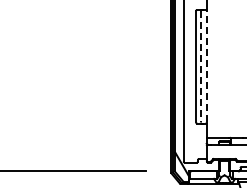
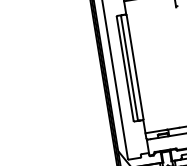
line: (200, 66) -> (129, 67), dashed -> solid
line: (206, 66) -> (134, 67), dashed -> solid

